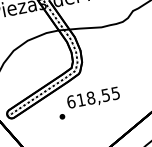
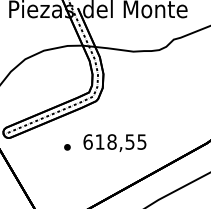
text: (93, 98) -> (114, 142), moved

